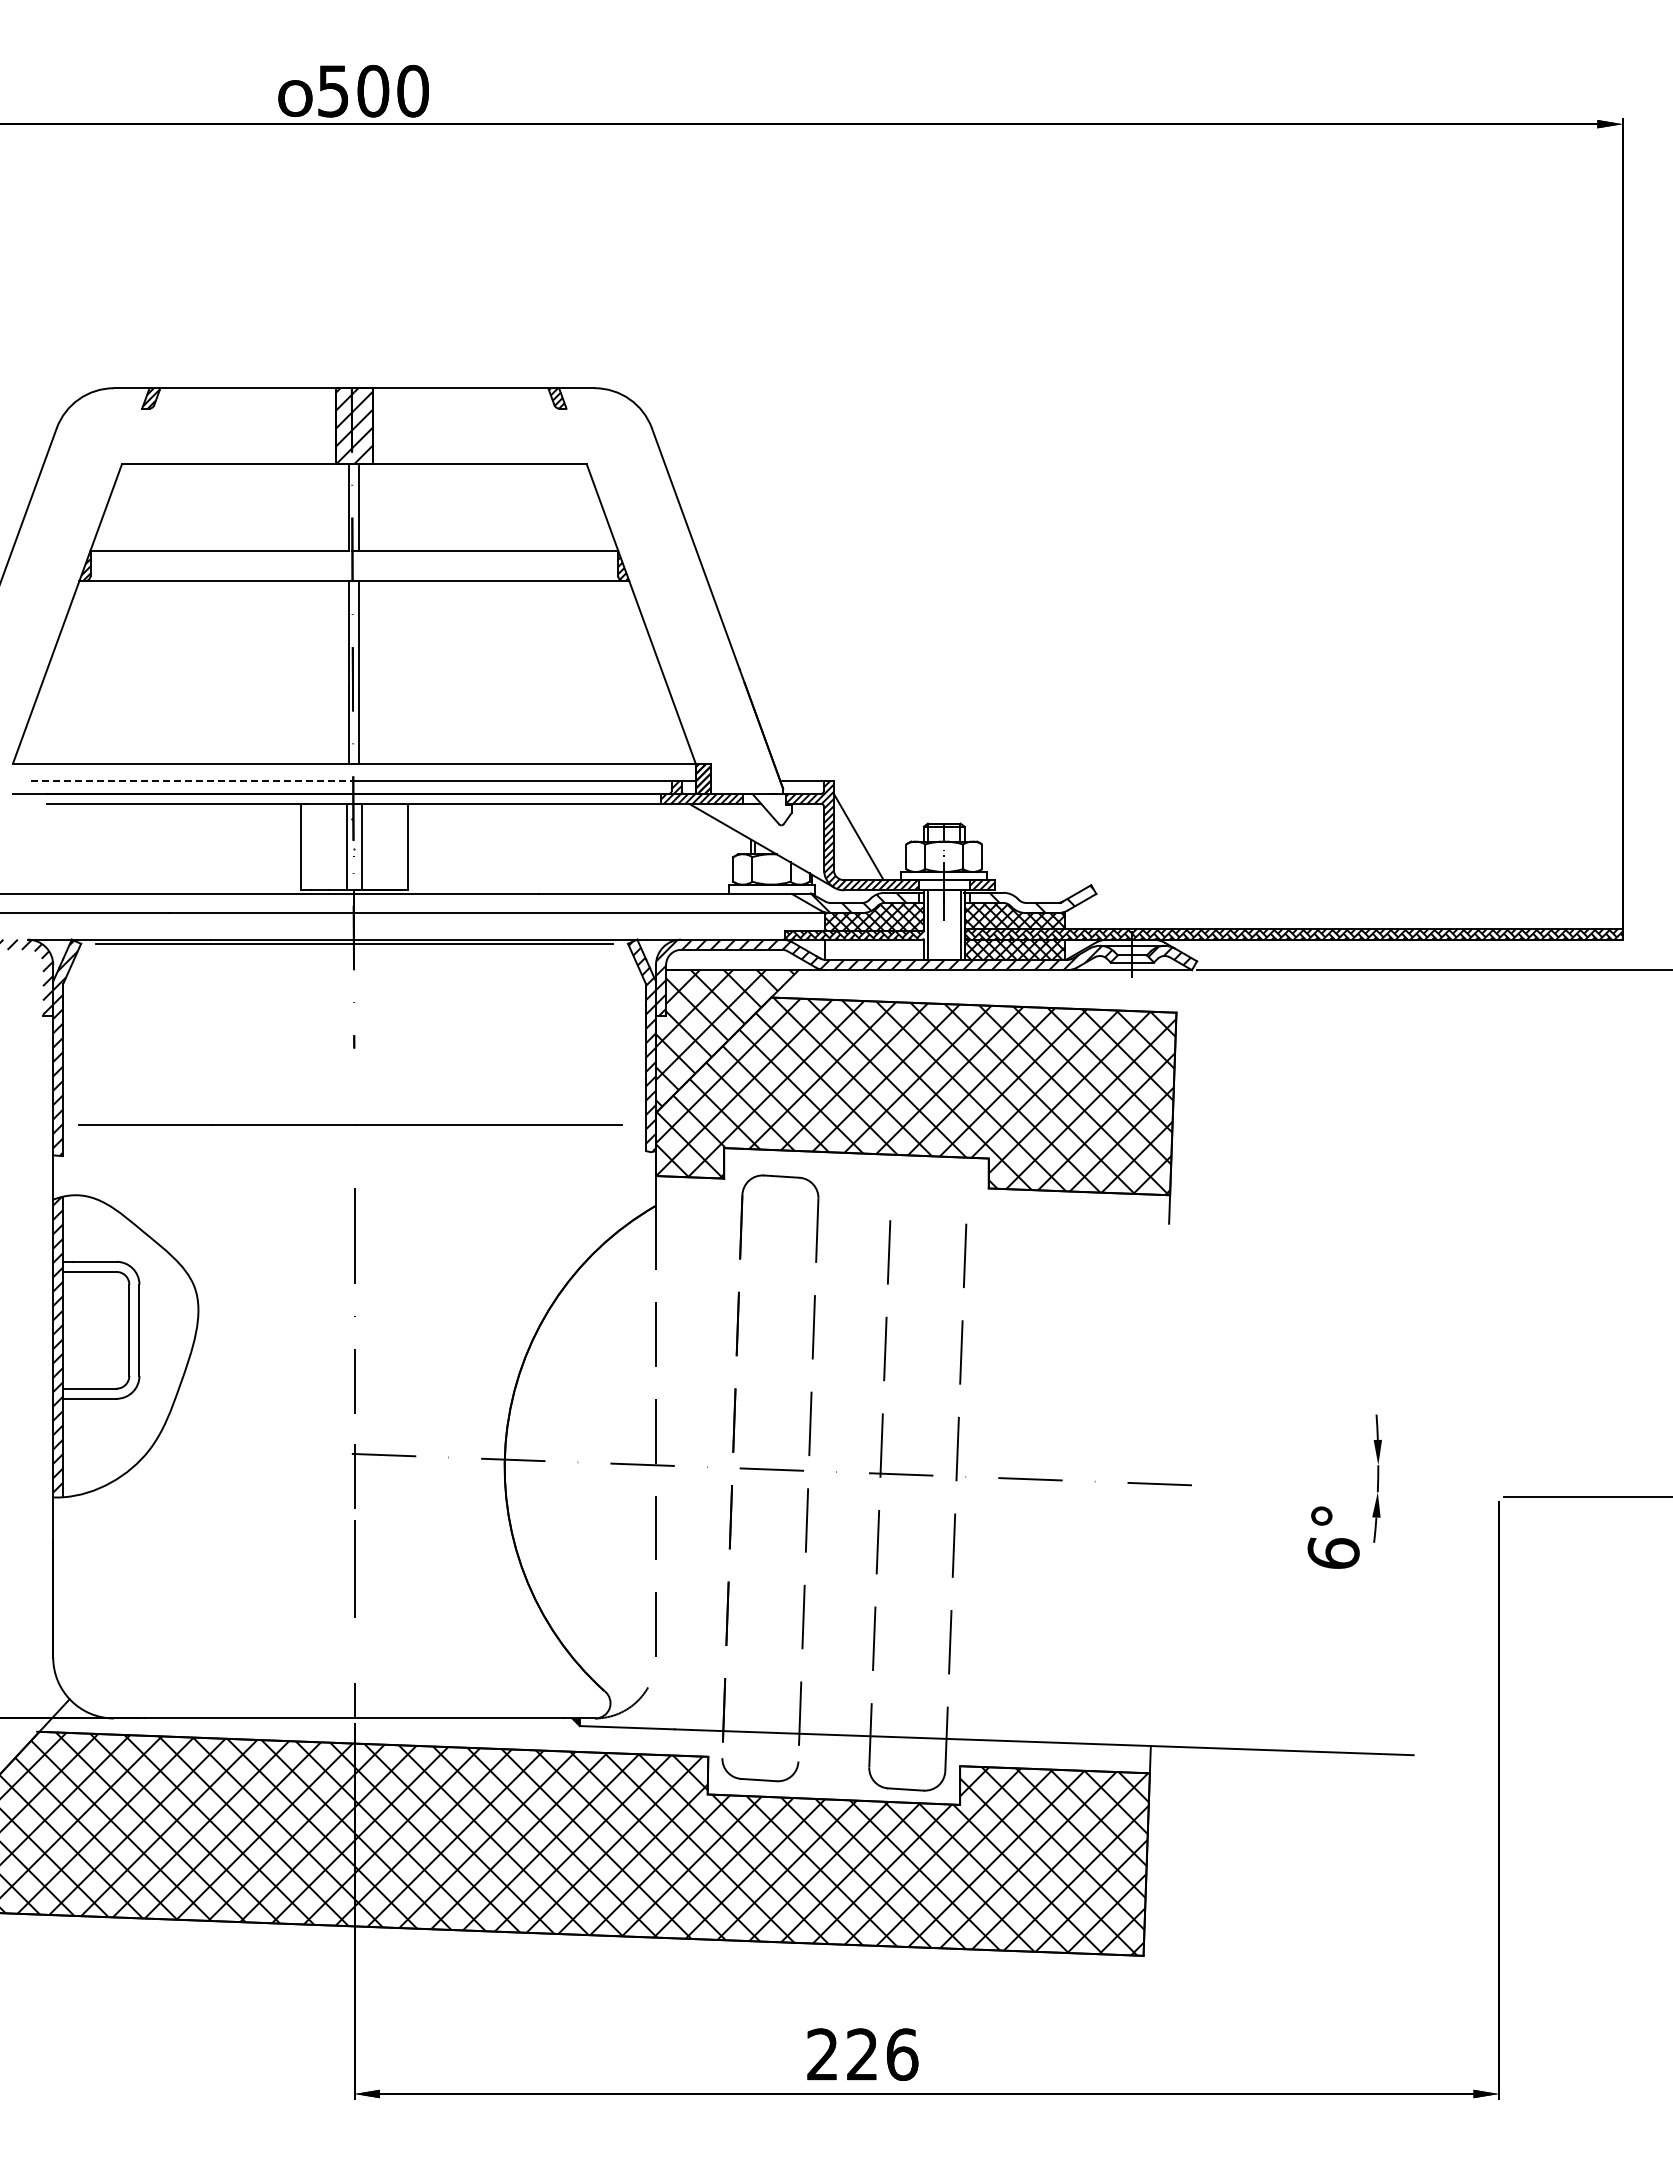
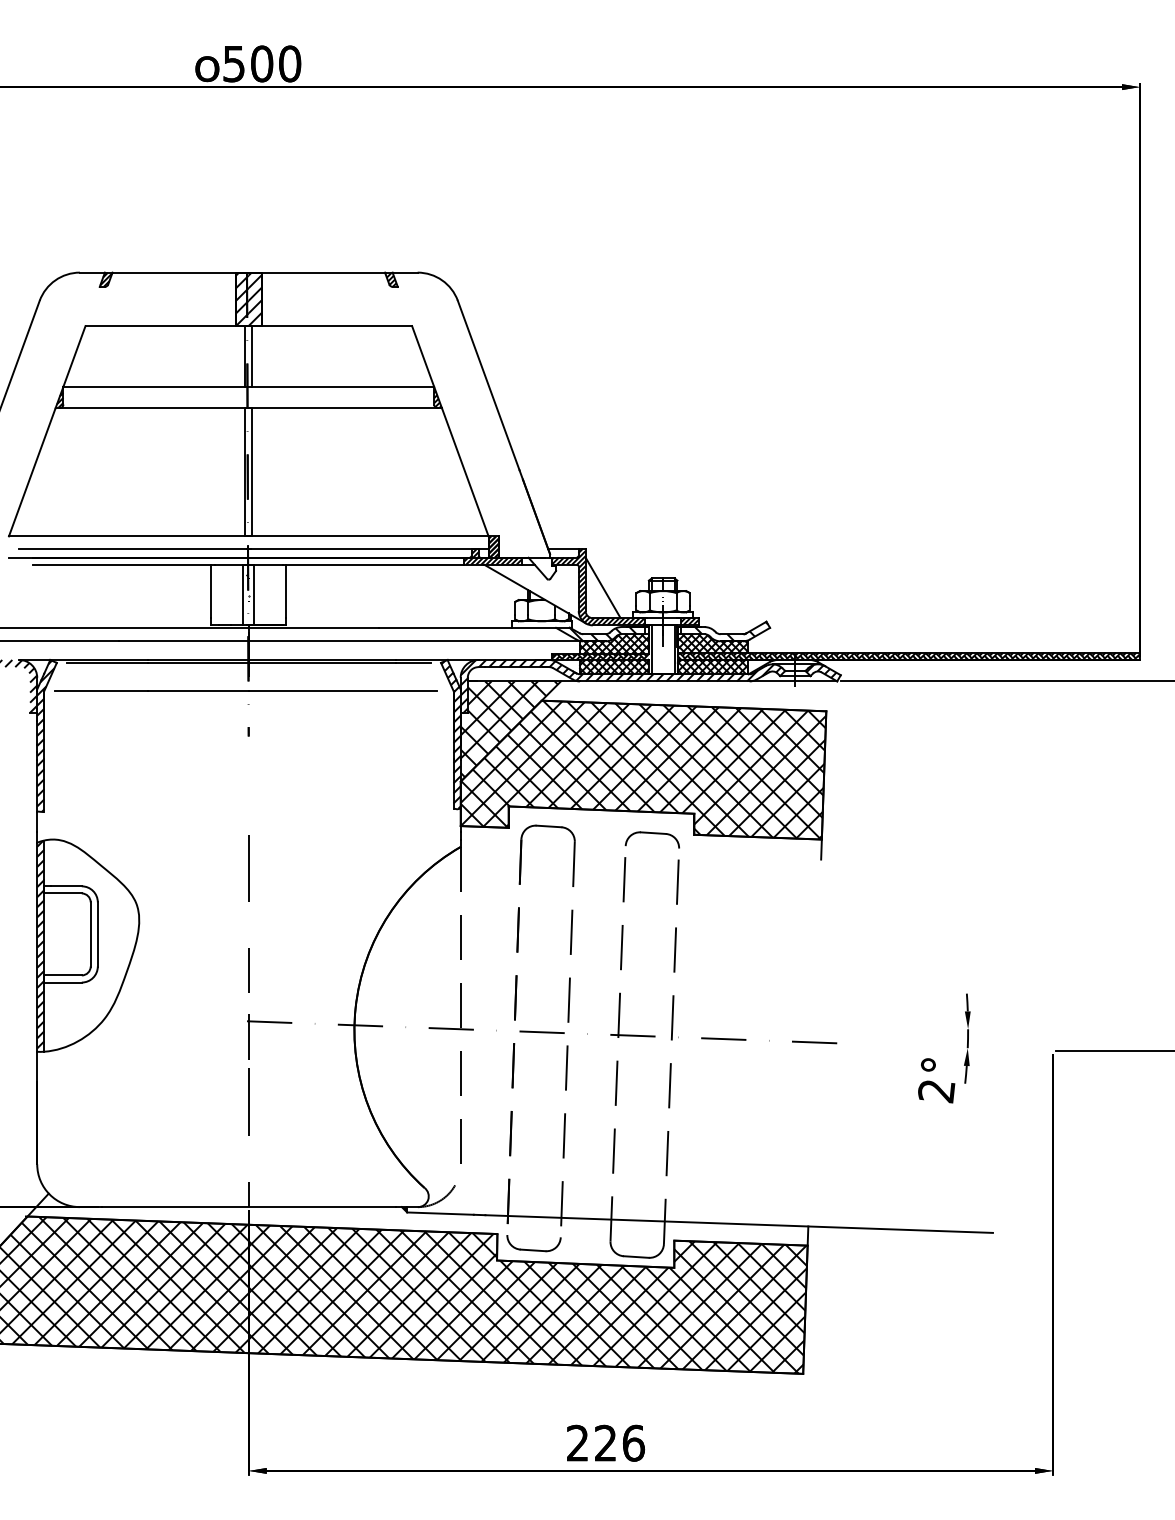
line: (191, 781) -> (134, 548), dashed -> solid
hatch: (873, 949) -> (613, 666), added
line: (350, 1124) -> (246, 690), moved
part: (931, 1187) -> (654, 834), added
text: (1333, 1553) -> (936, 1091), 6° -> 2°

